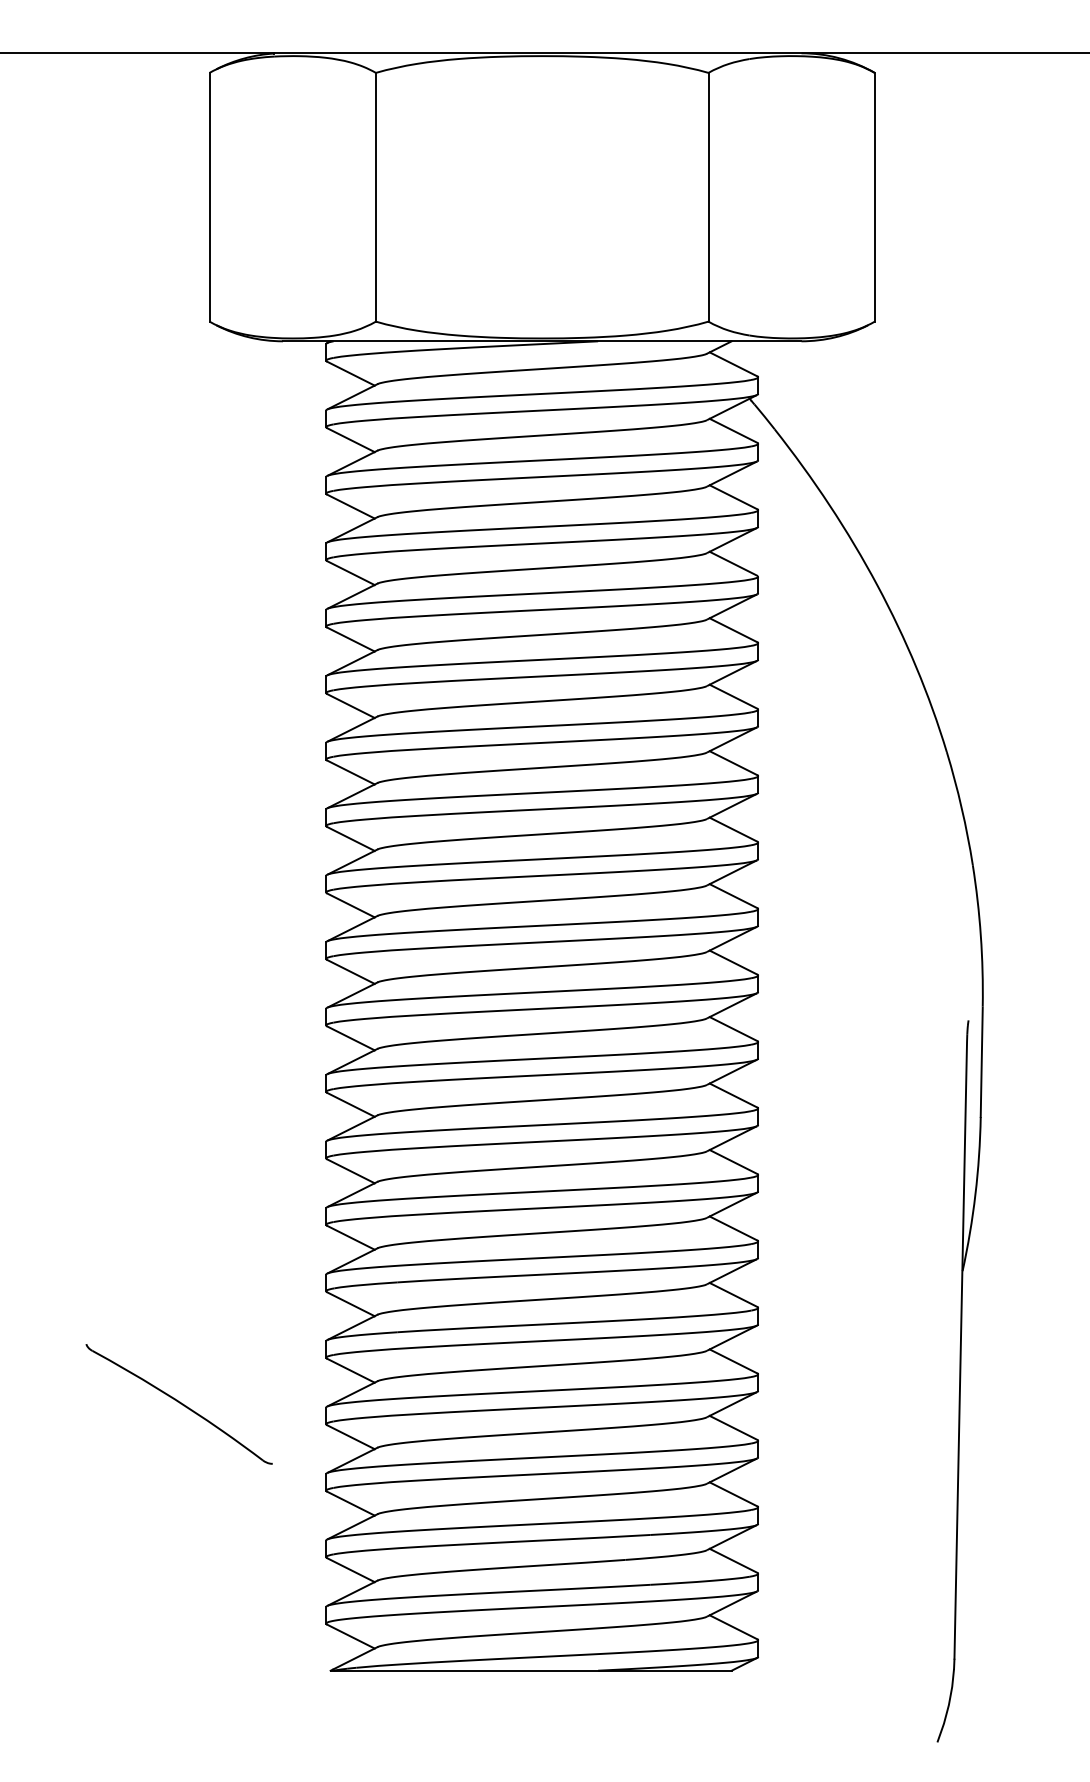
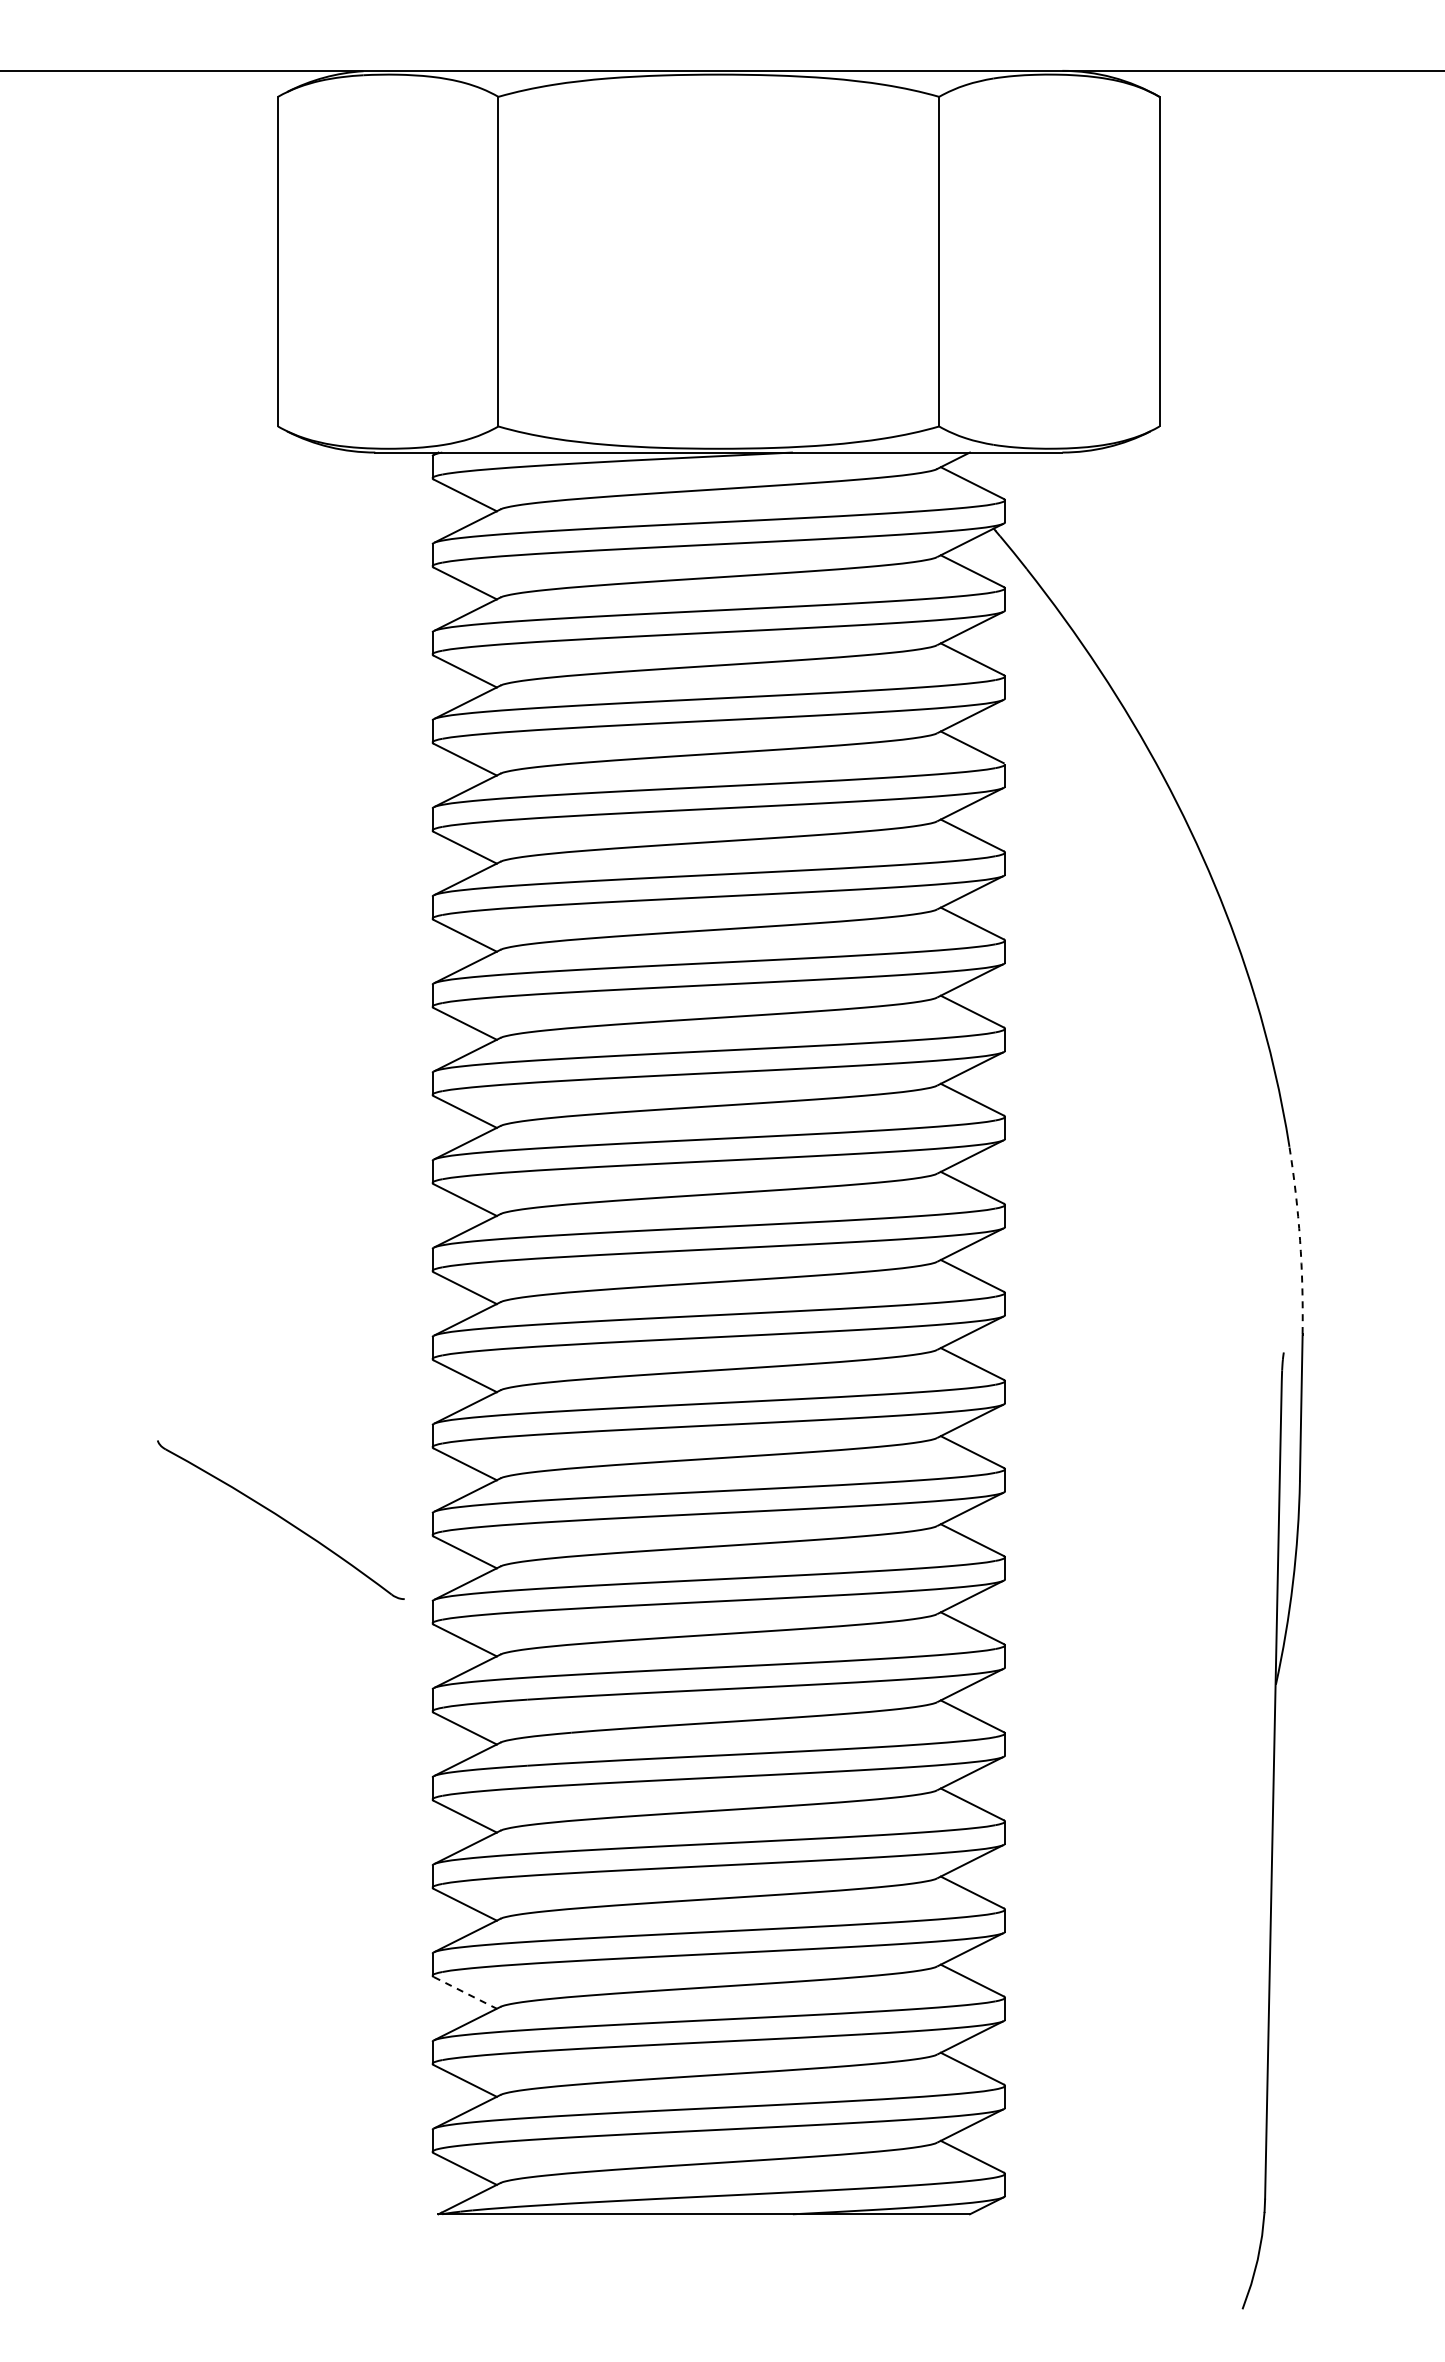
arc: (981, 935) -> (1300, 1240), solid -> dashed
part: (179, 1403) -> (280, 1519), moved
line: (351, 1504) -> (465, 1993), solid -> dashed

